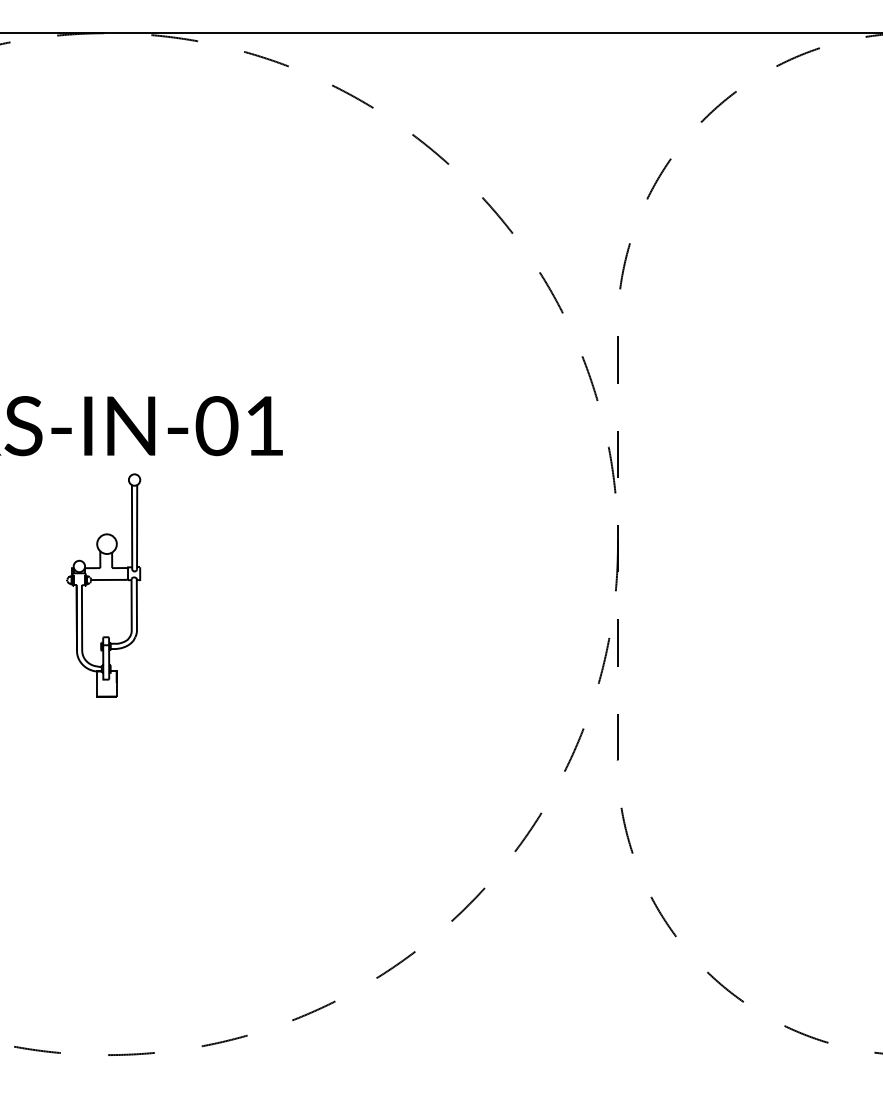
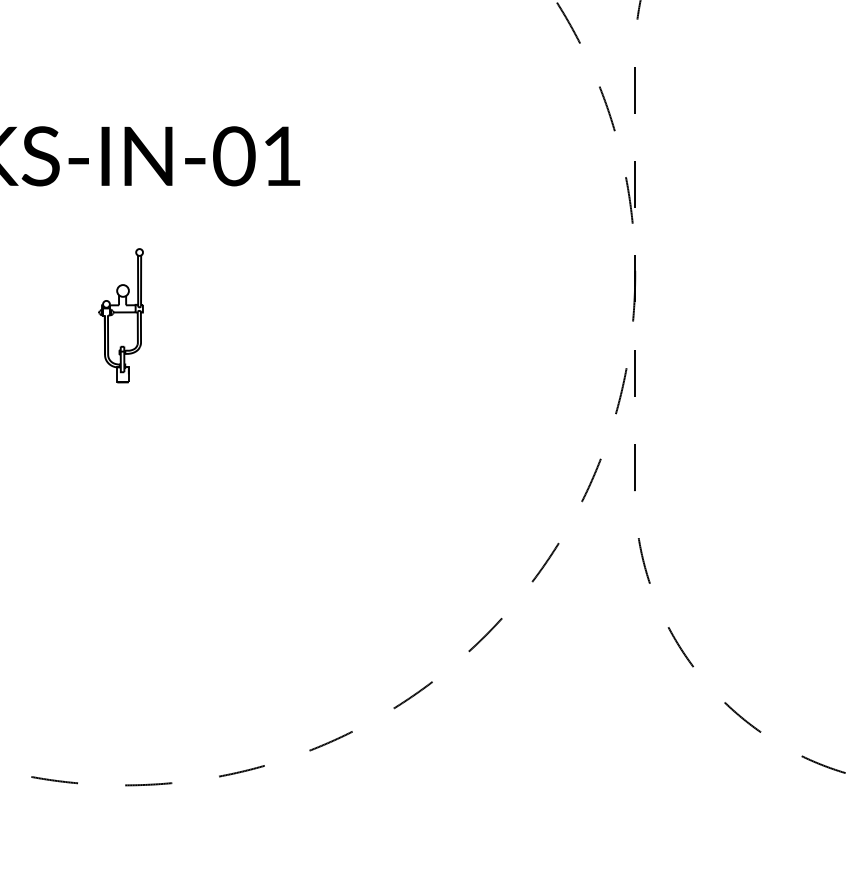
part: (103, 585) -> (120, 315), size x0.6

